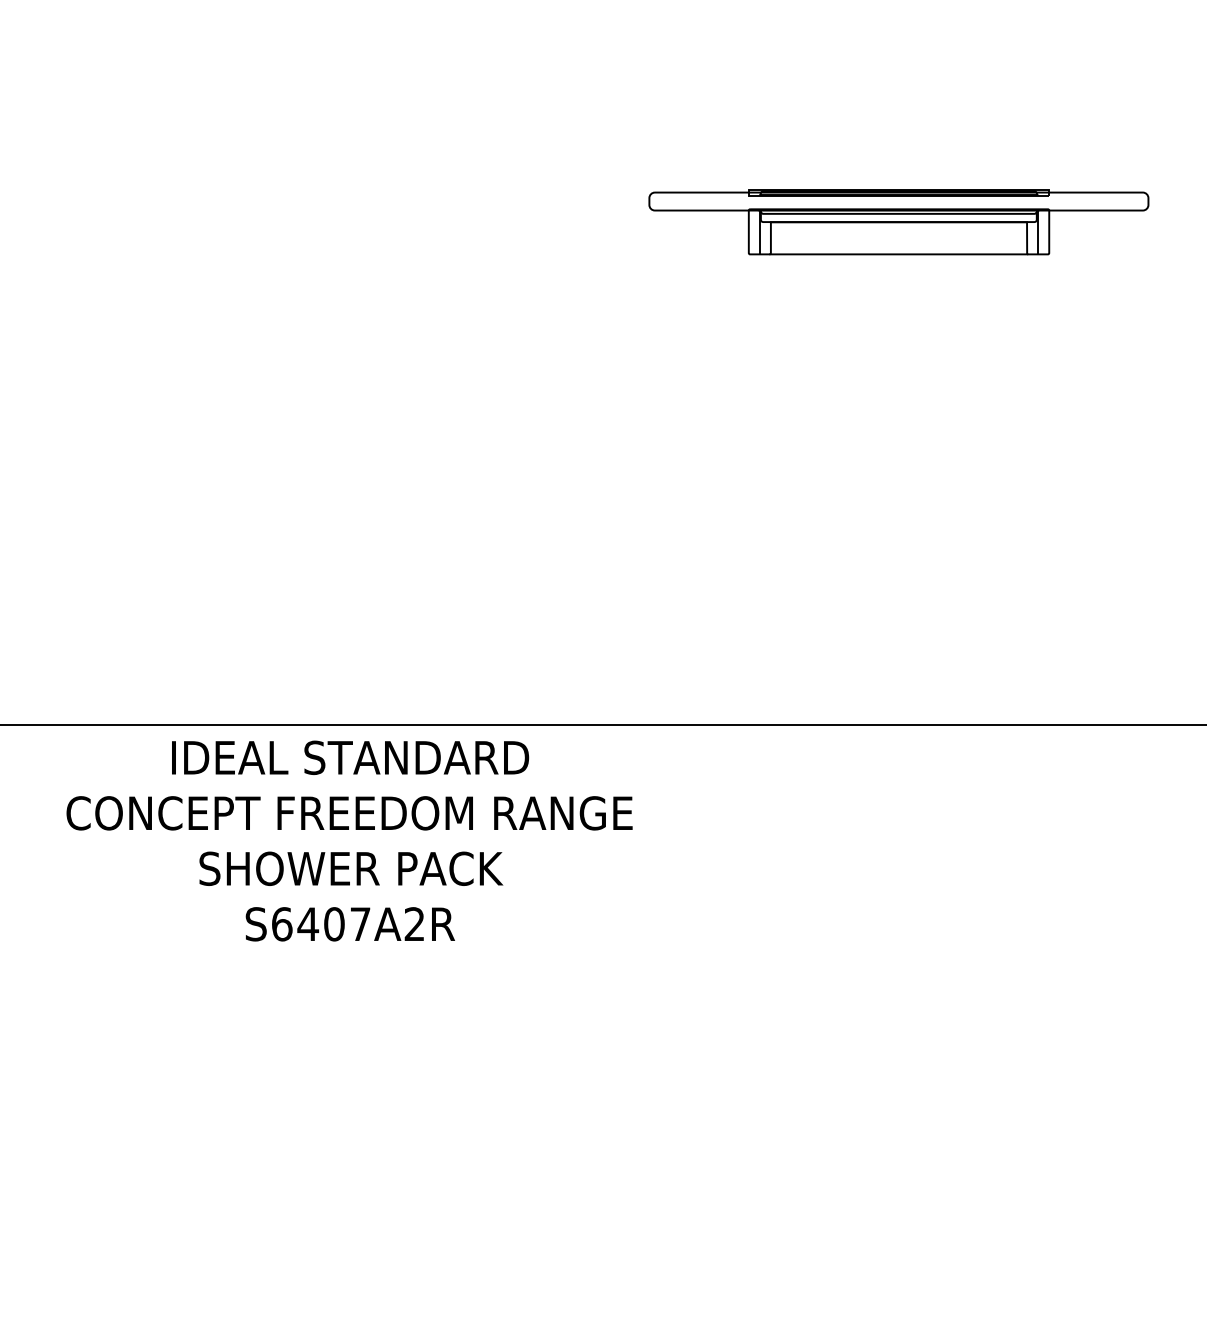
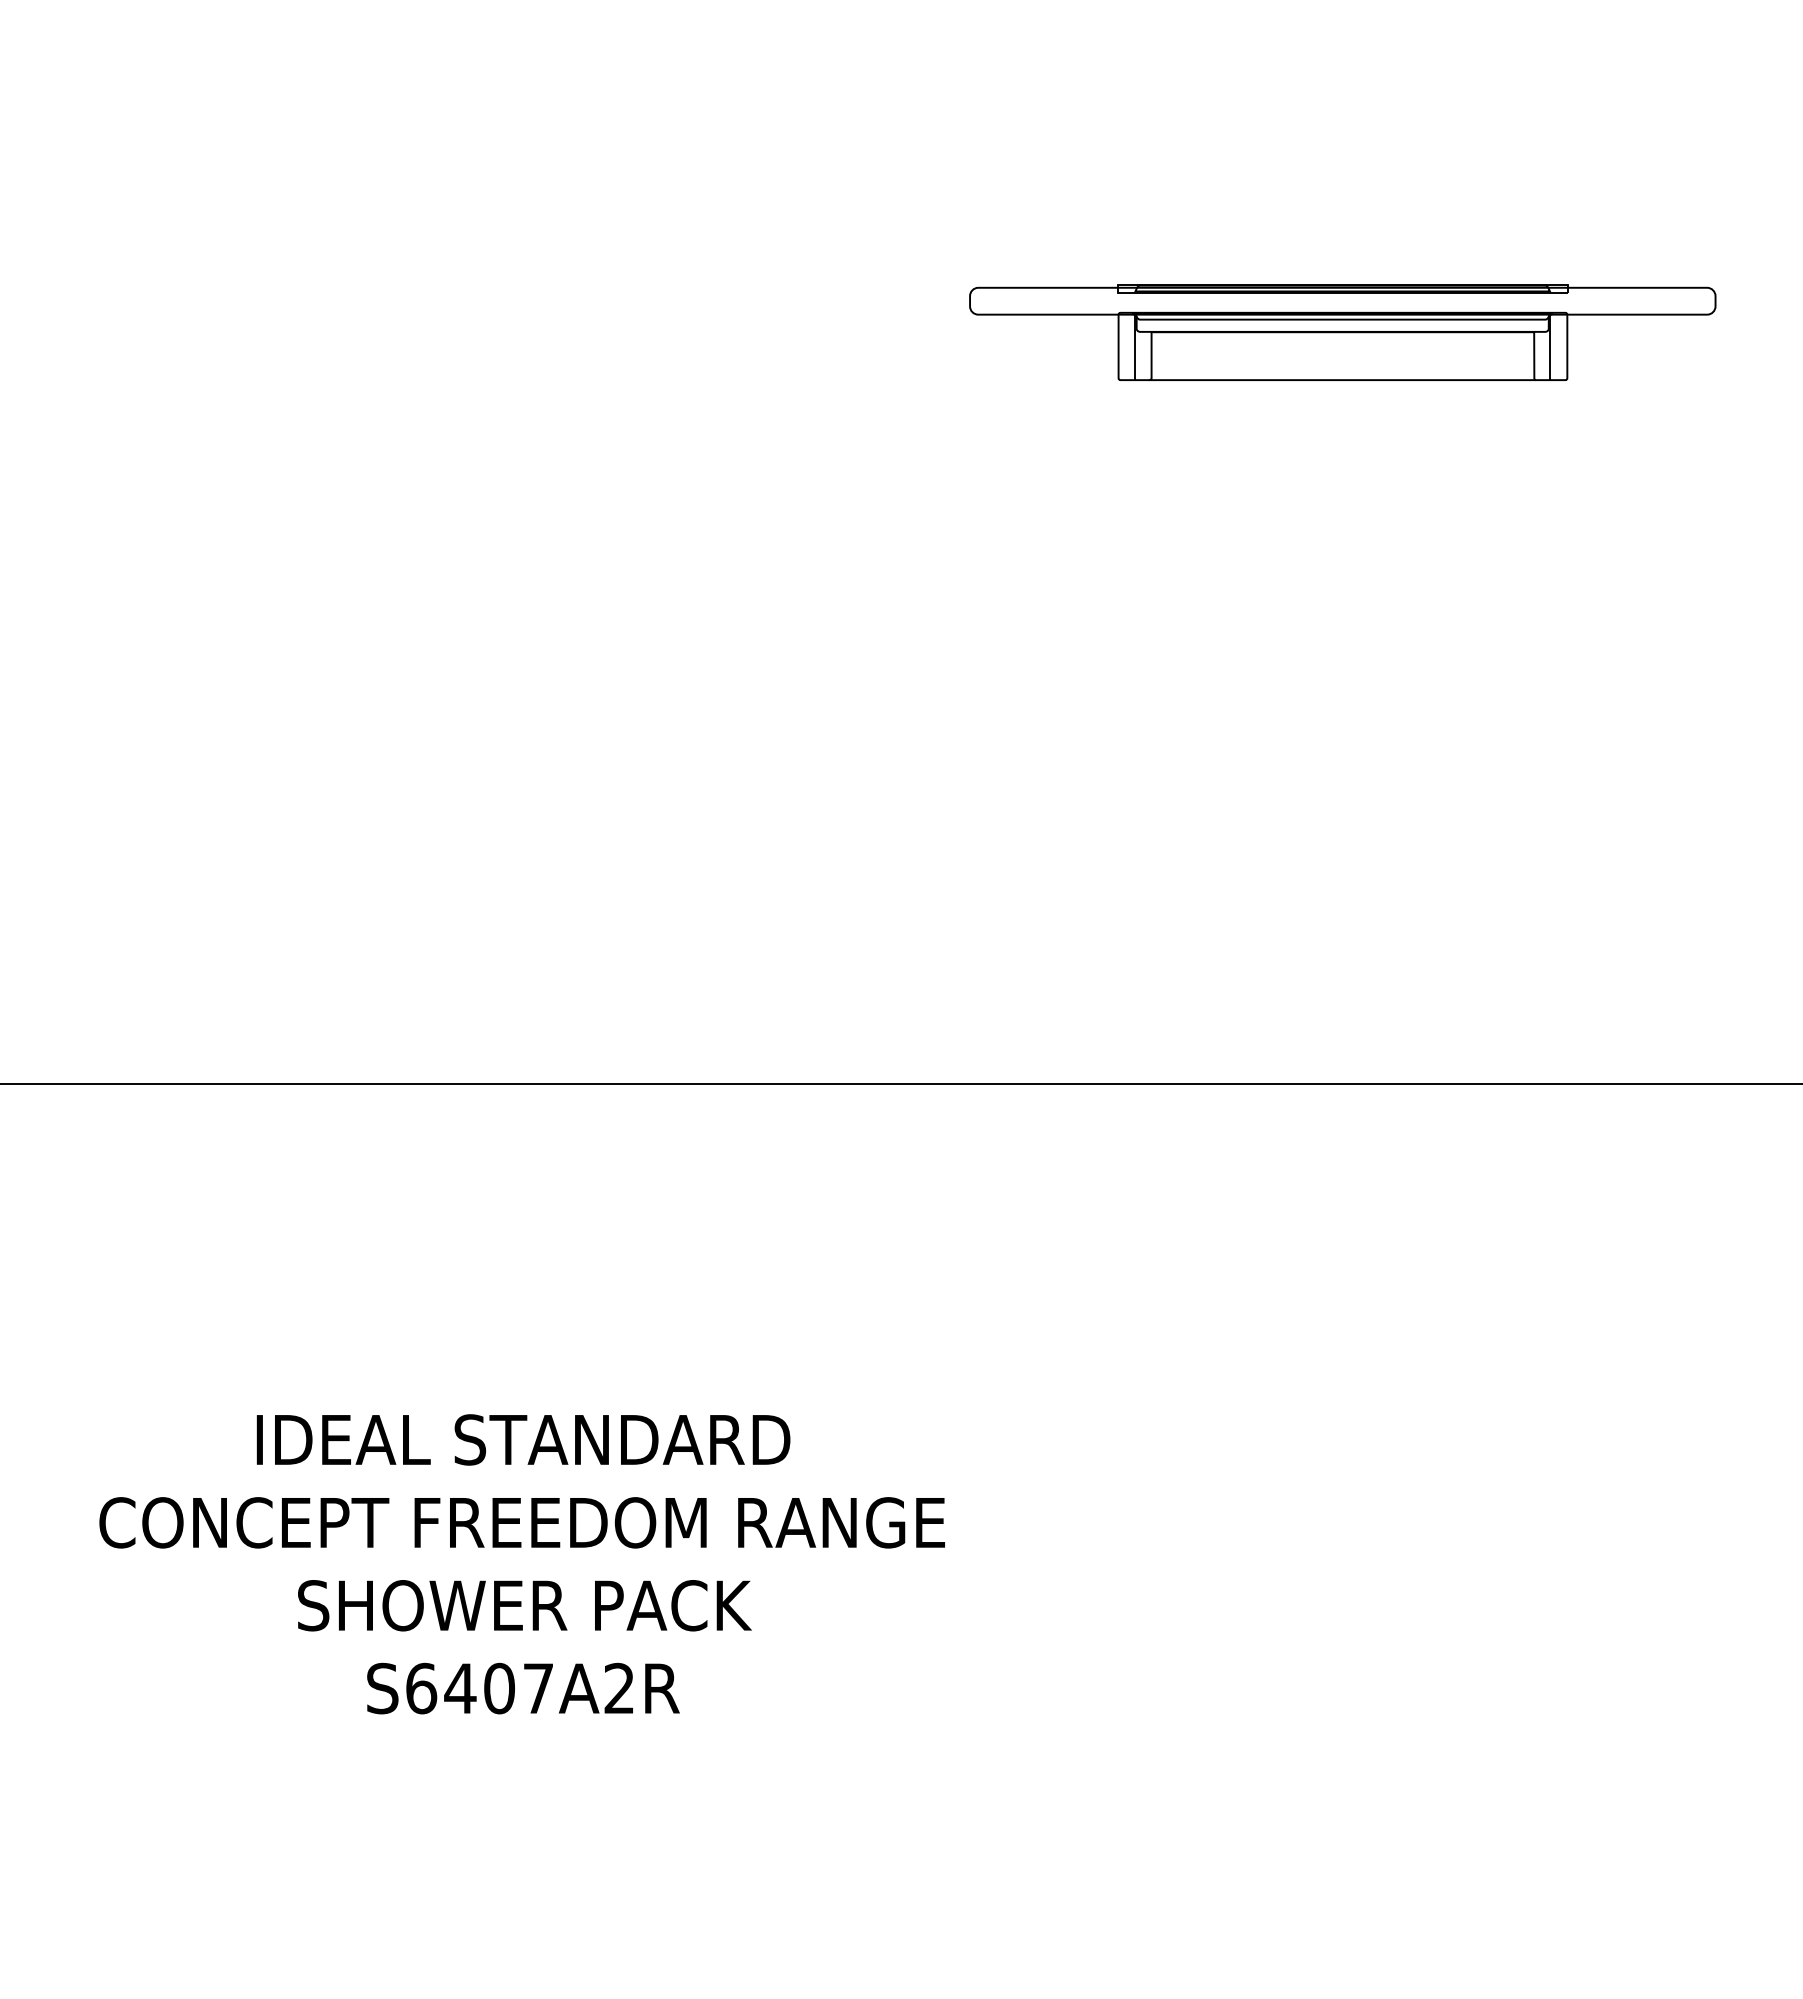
text: (349, 840) -> (522, 1563), moved

